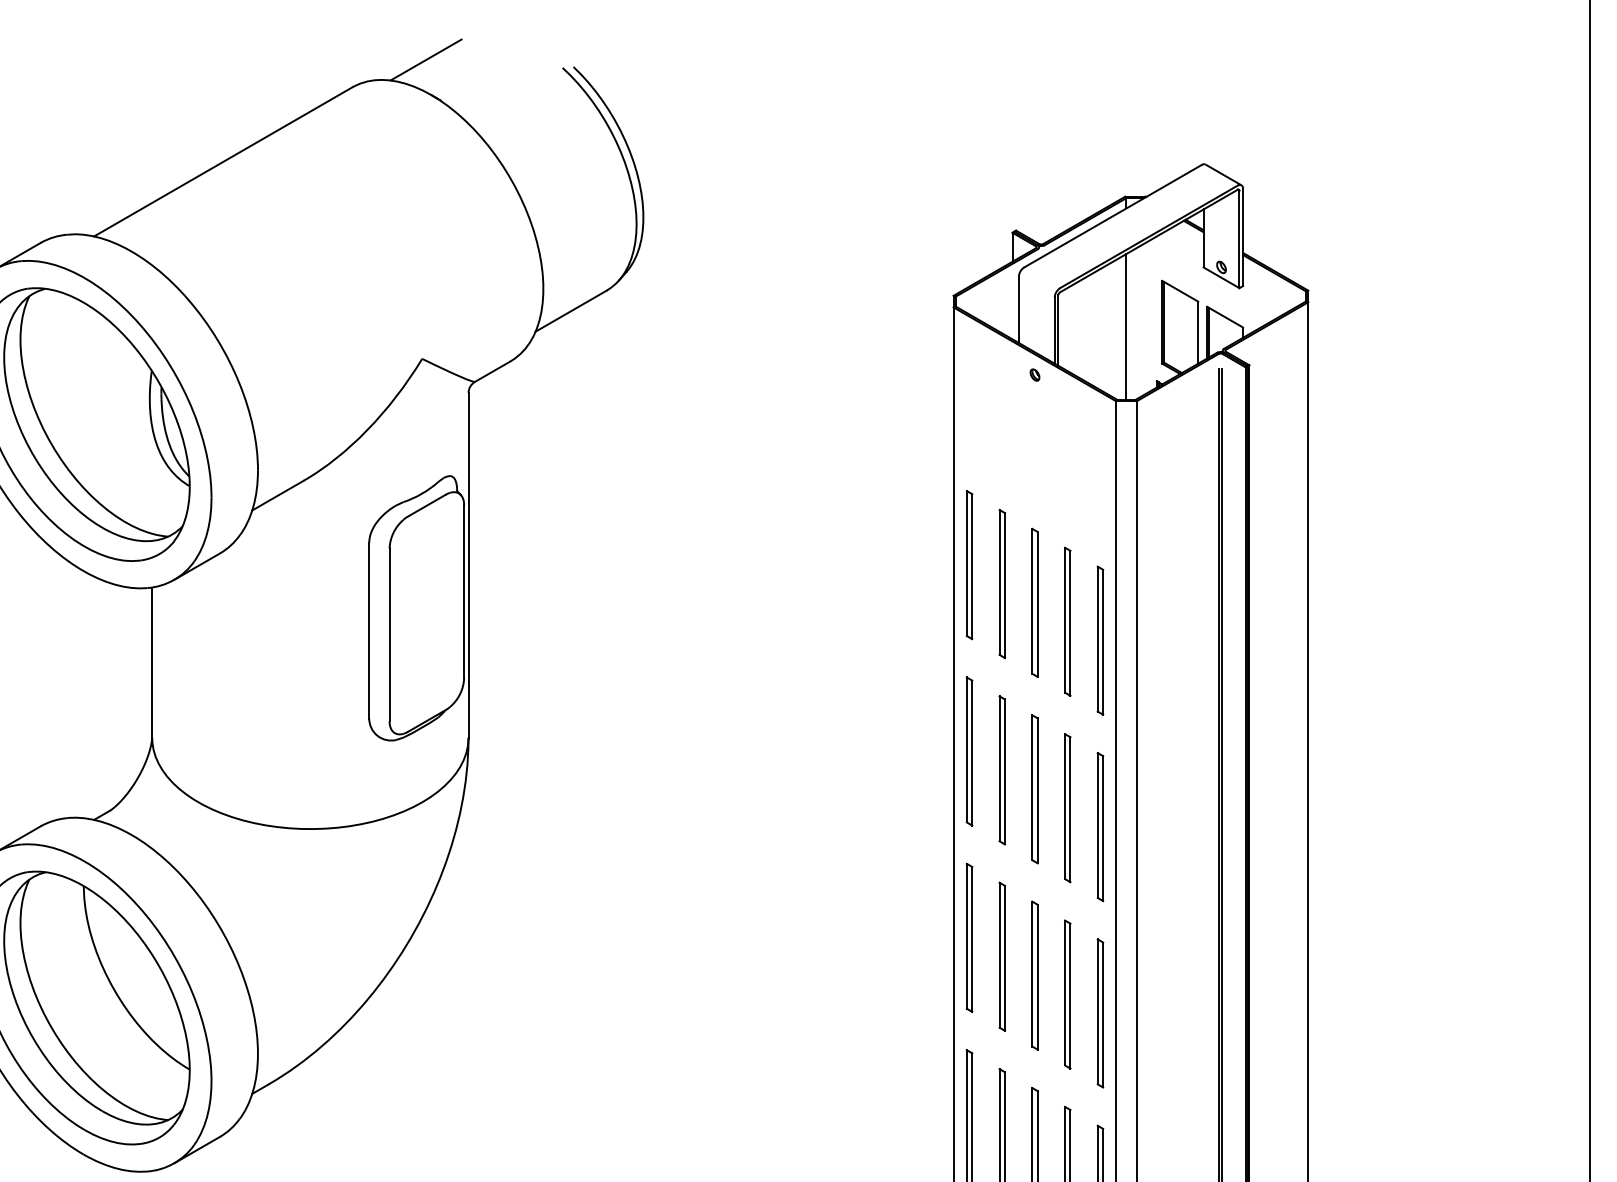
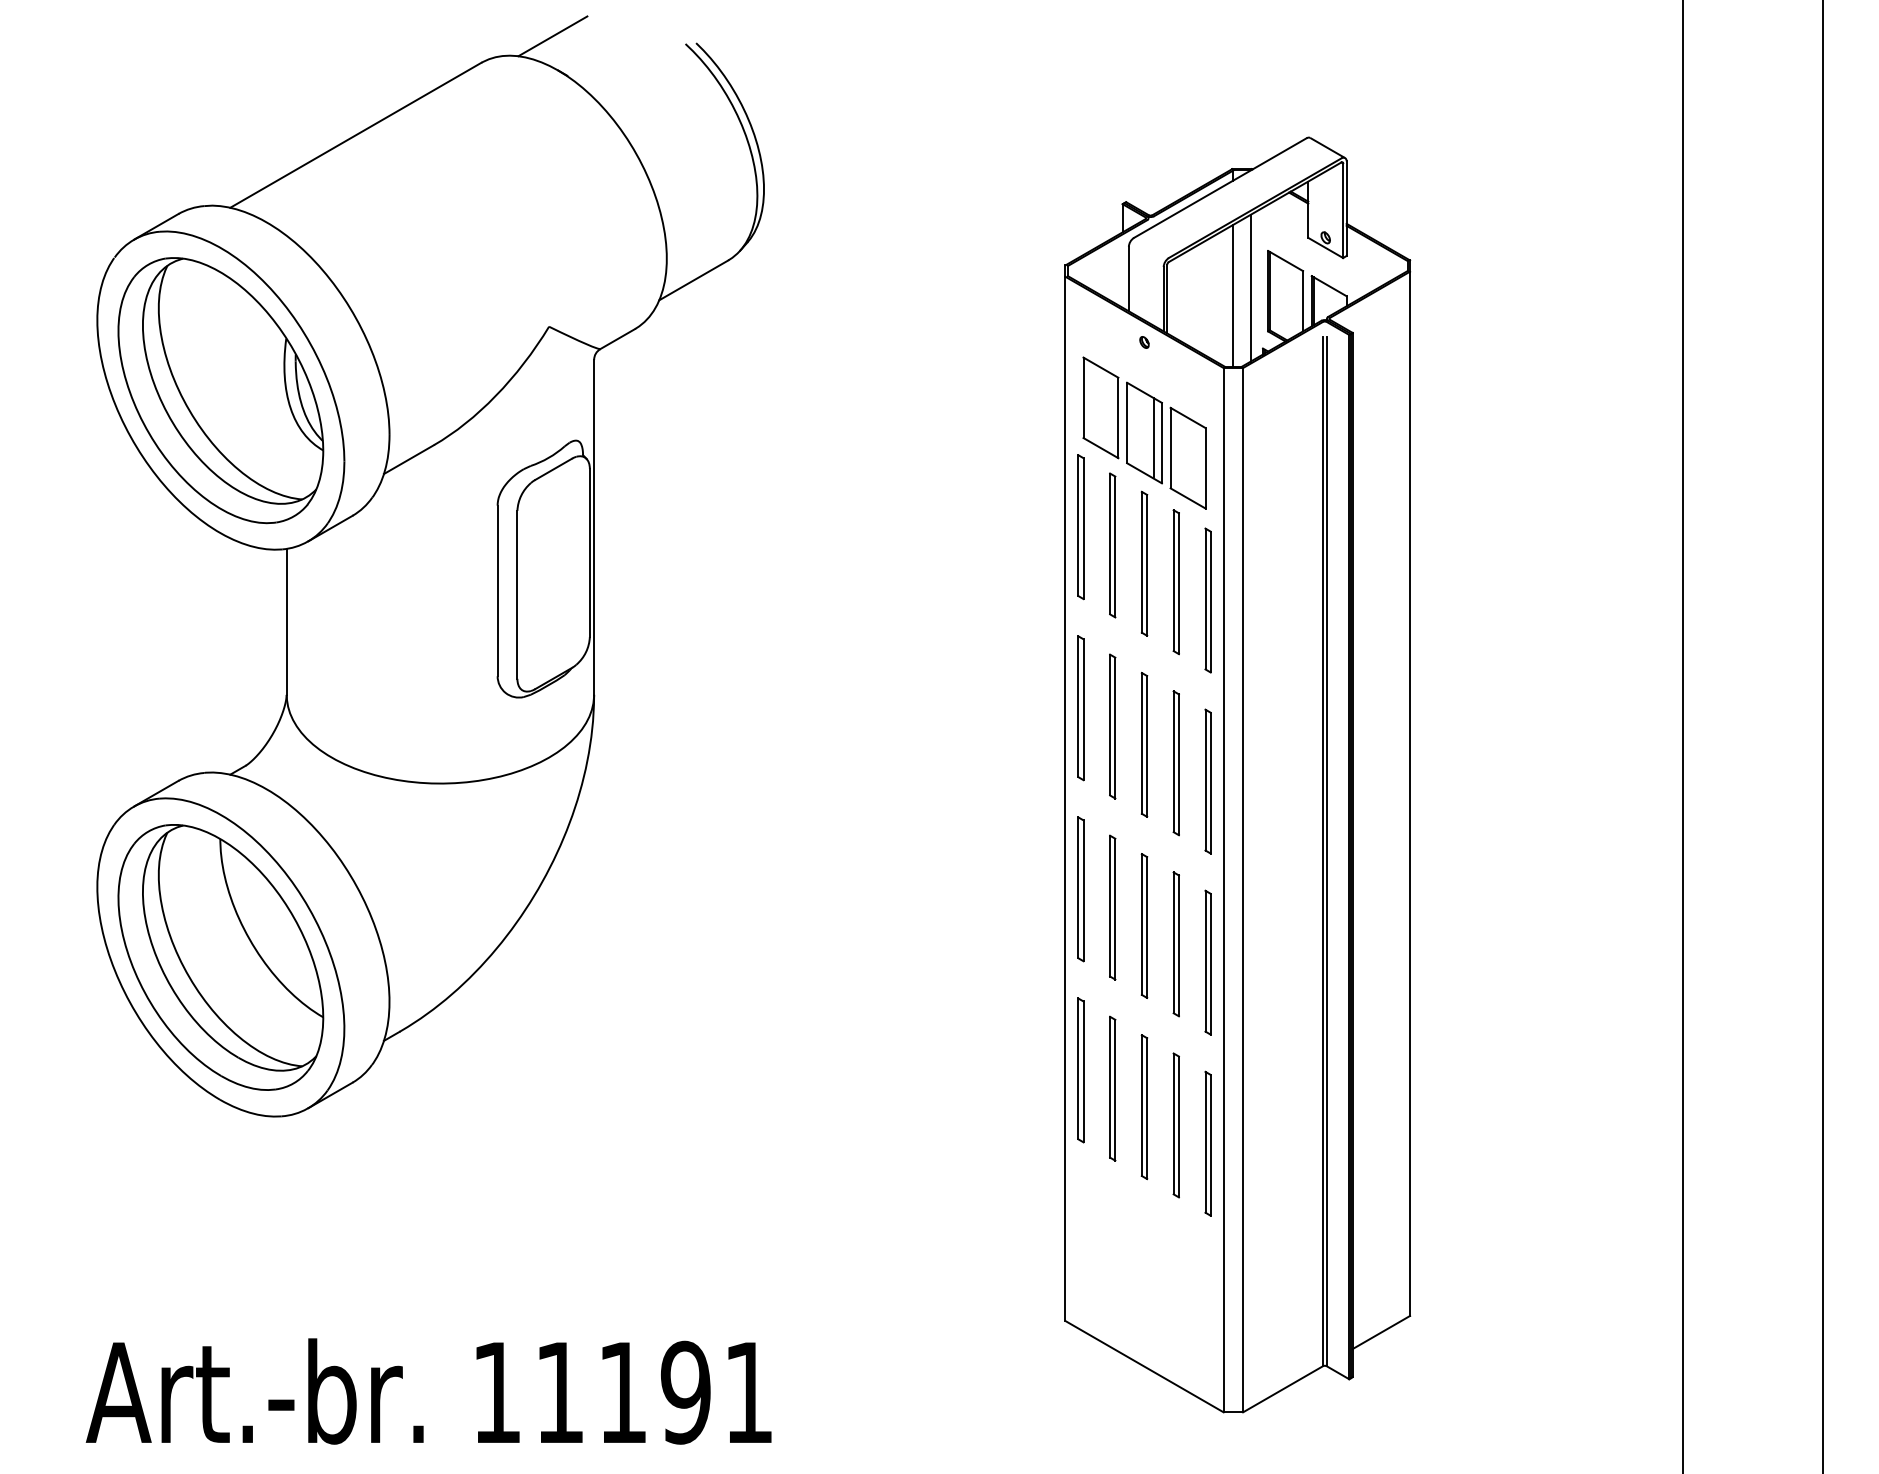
line: (1144, 318) -> (1250, 287), added
part: (1034, 467) -> (1144, 432), added

